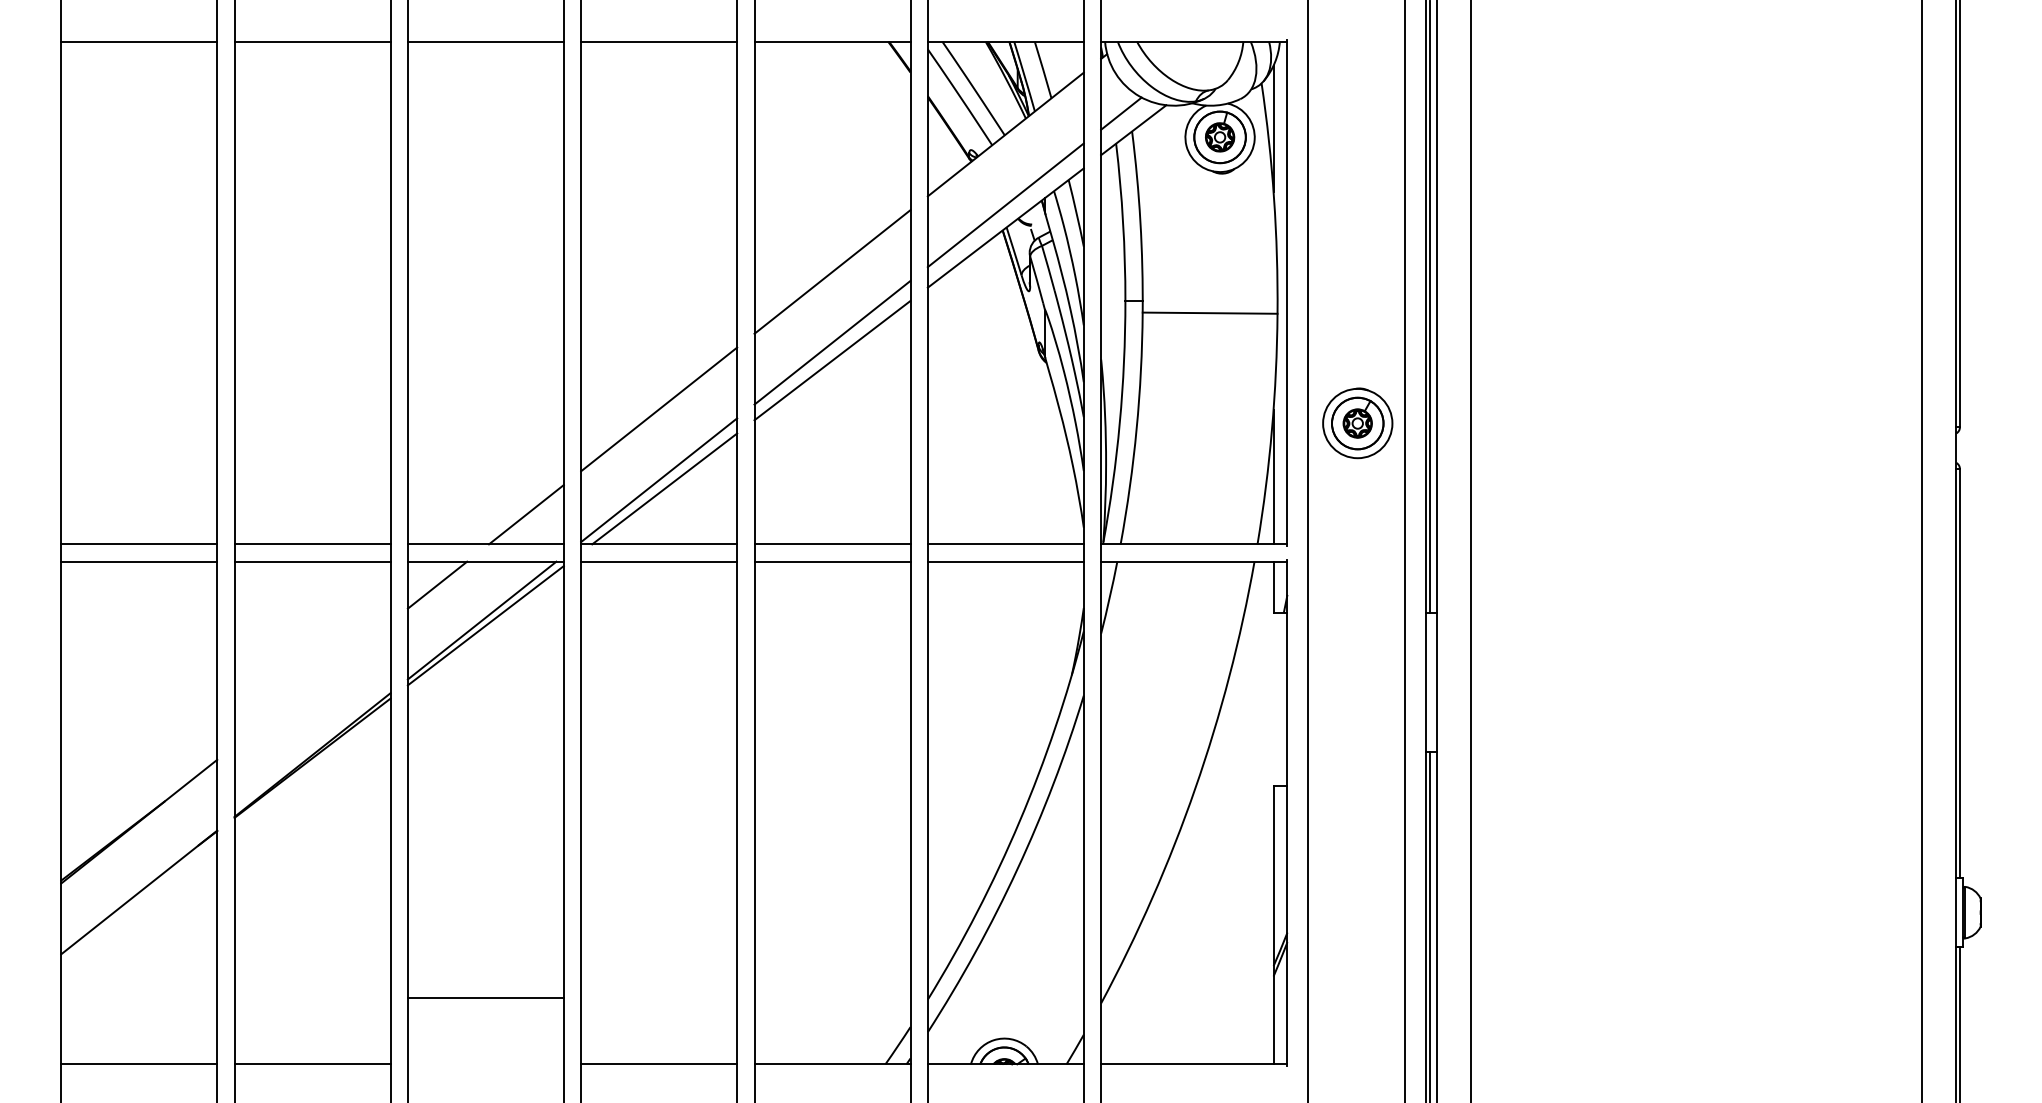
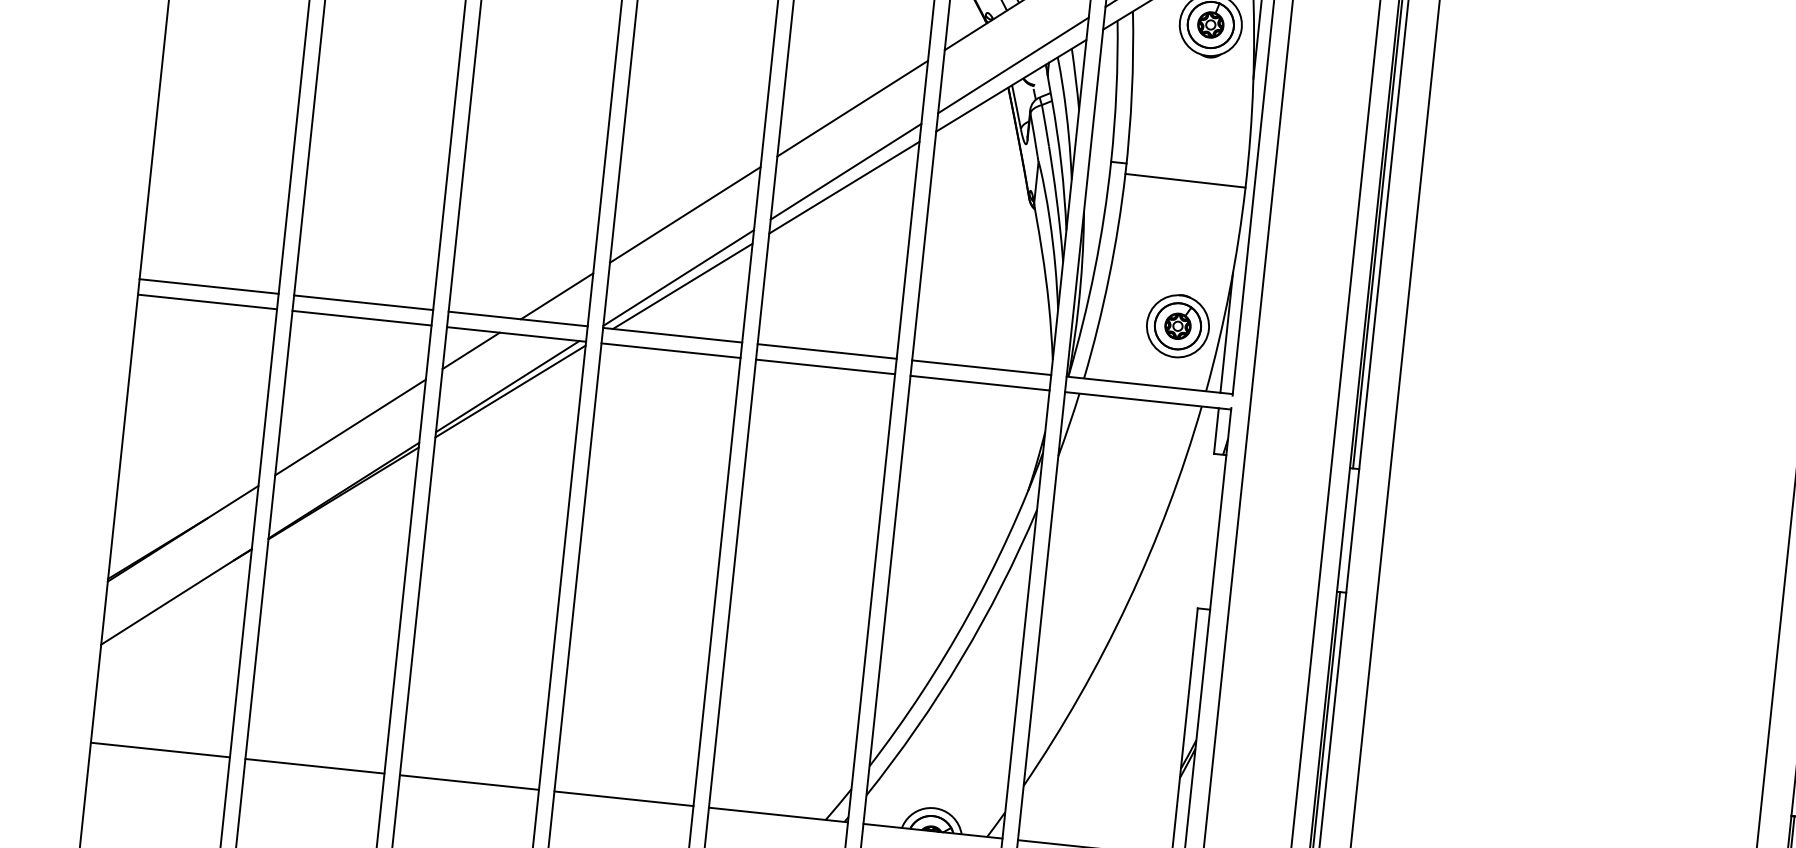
part: (1357, 423) -> (1177, 326), moved
line: (312, 684) -> (350, 427), added
line: (485, 998) -> (469, 782), moved

